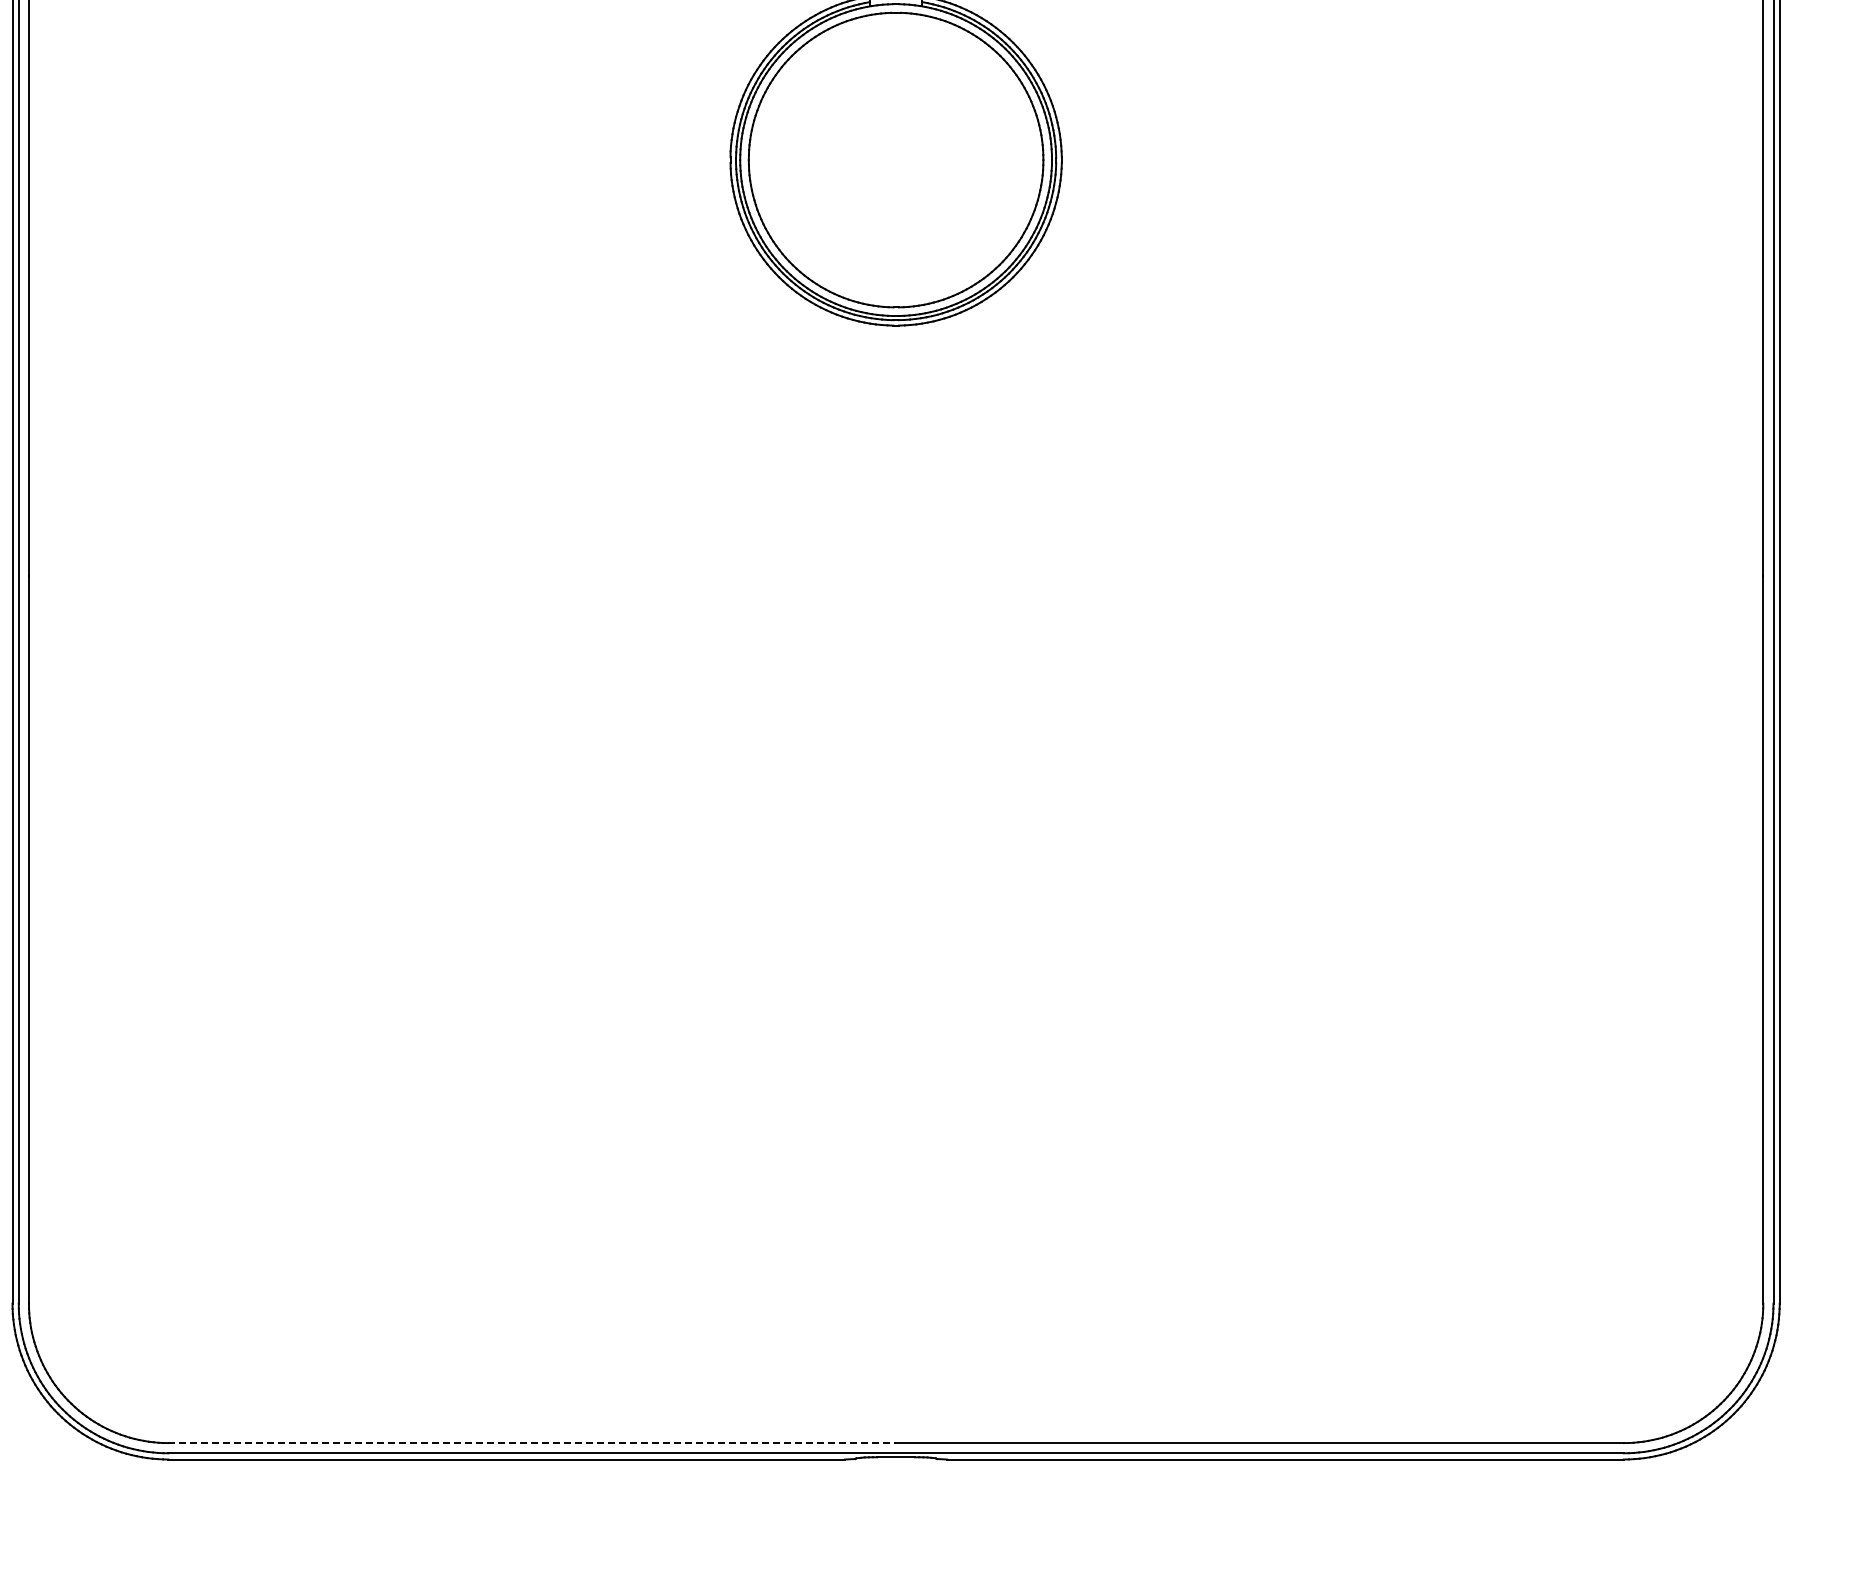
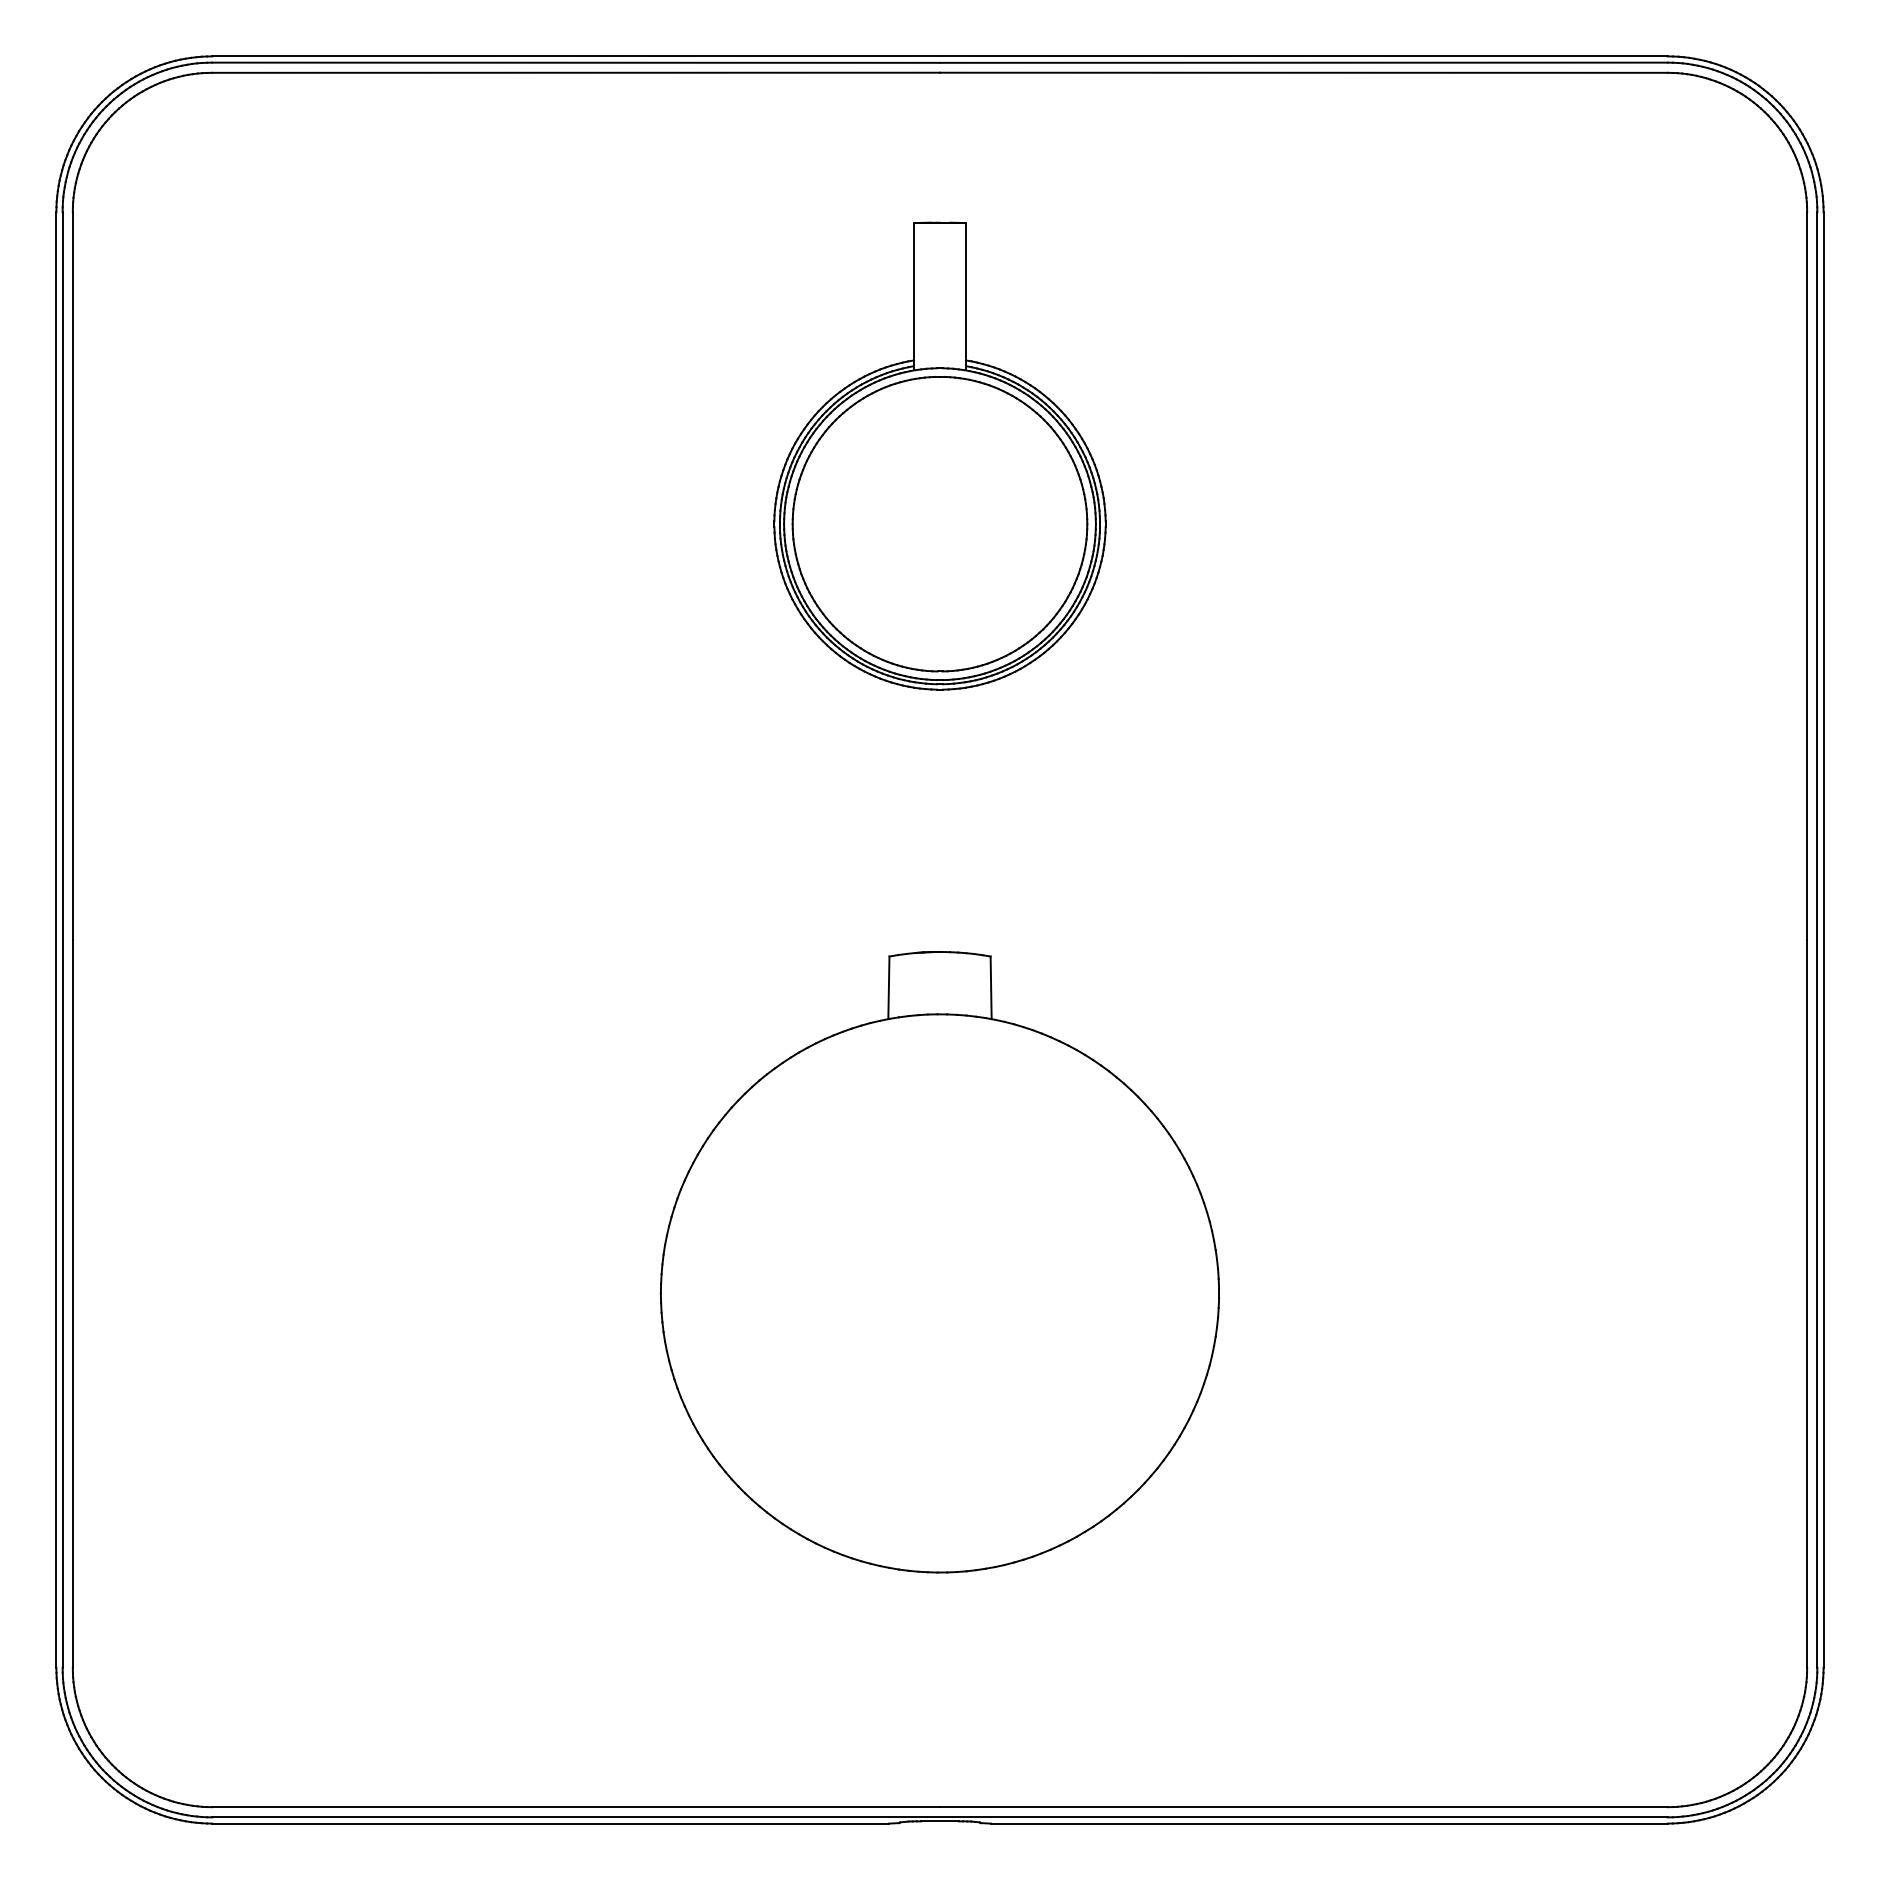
part: (895, 898) -> (939, 1262), added
line: (532, 1443) -> (576, 1807), dashed -> solid

